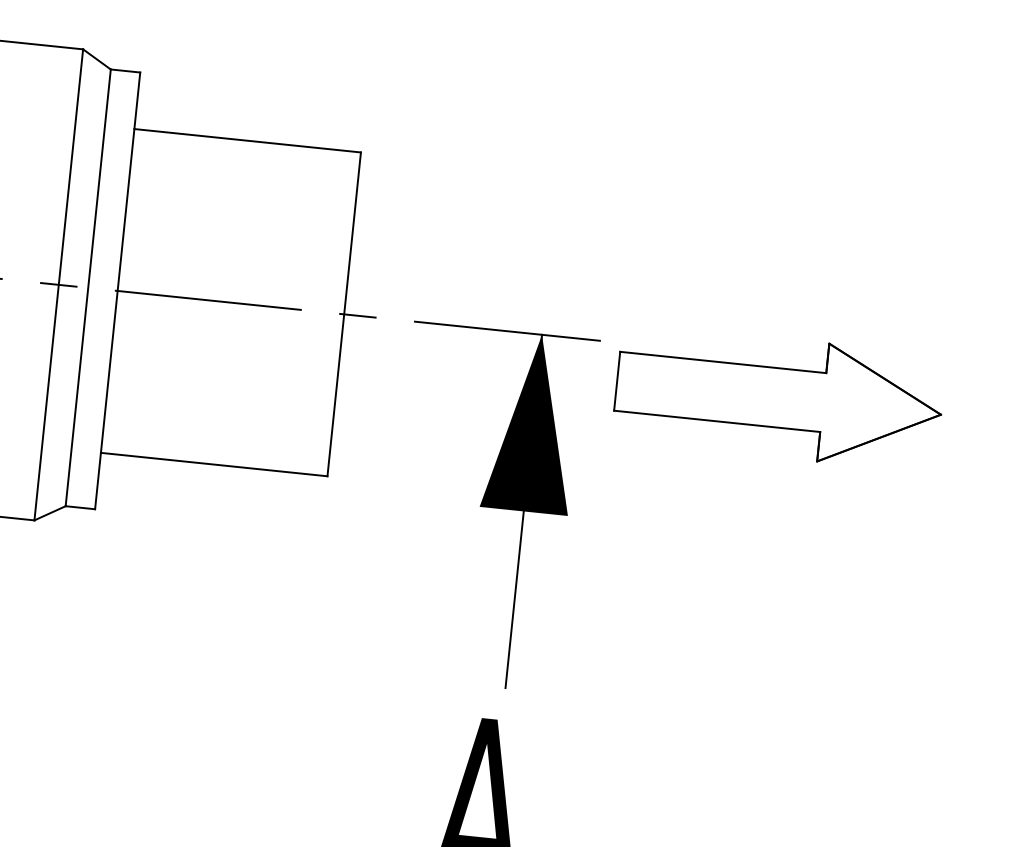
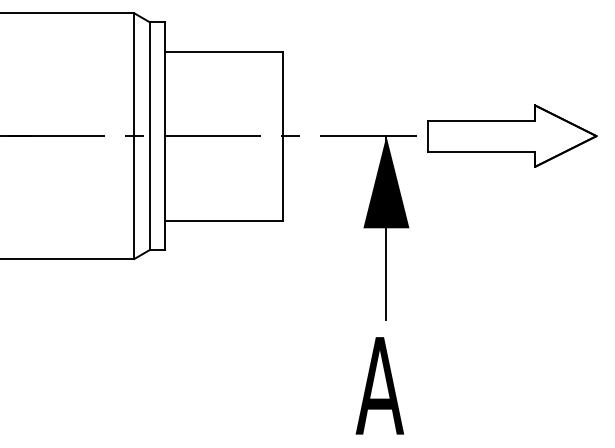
part: (779, 396) -> (512, 135), moved

